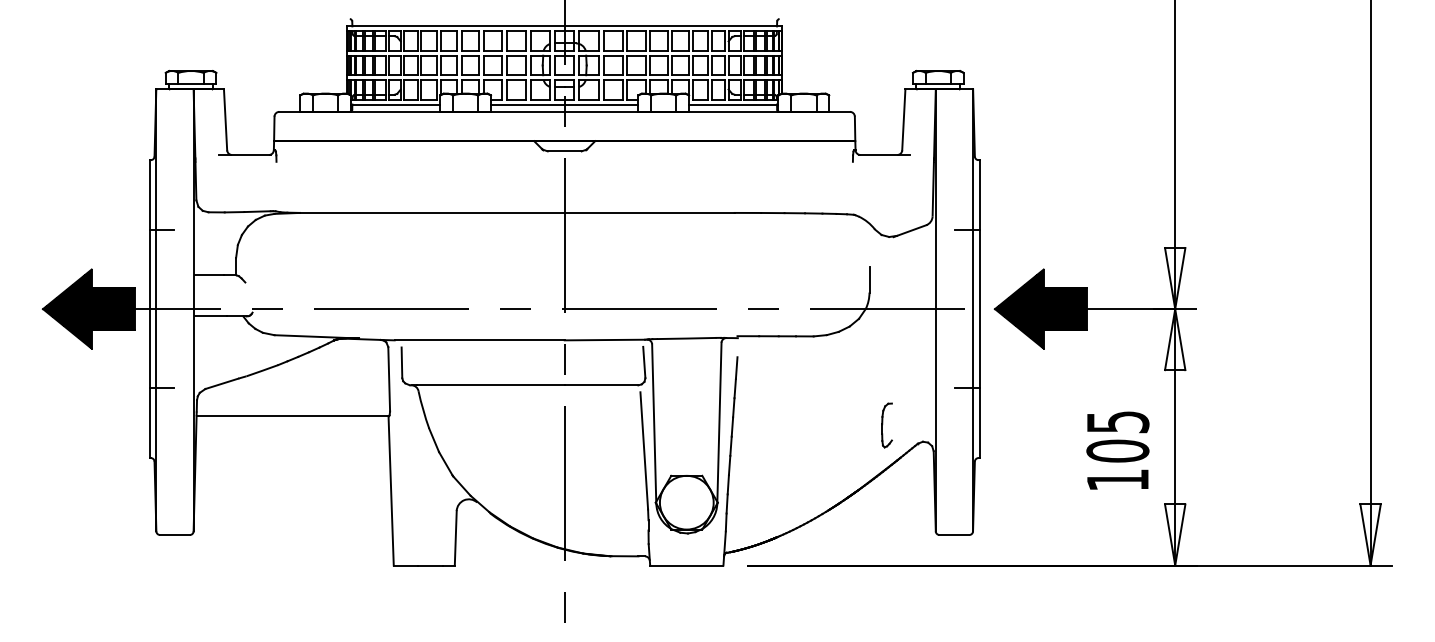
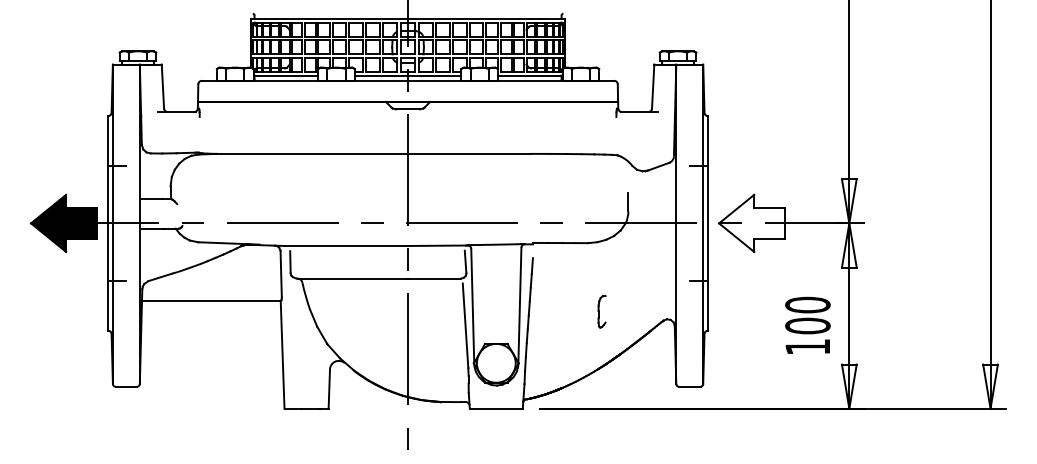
hatch: (1040, 308) -> (751, 222), removed
text: (1117, 421) -> (807, 304), 105 -> 100
part: (886, 425) -> (601, 311), moved

